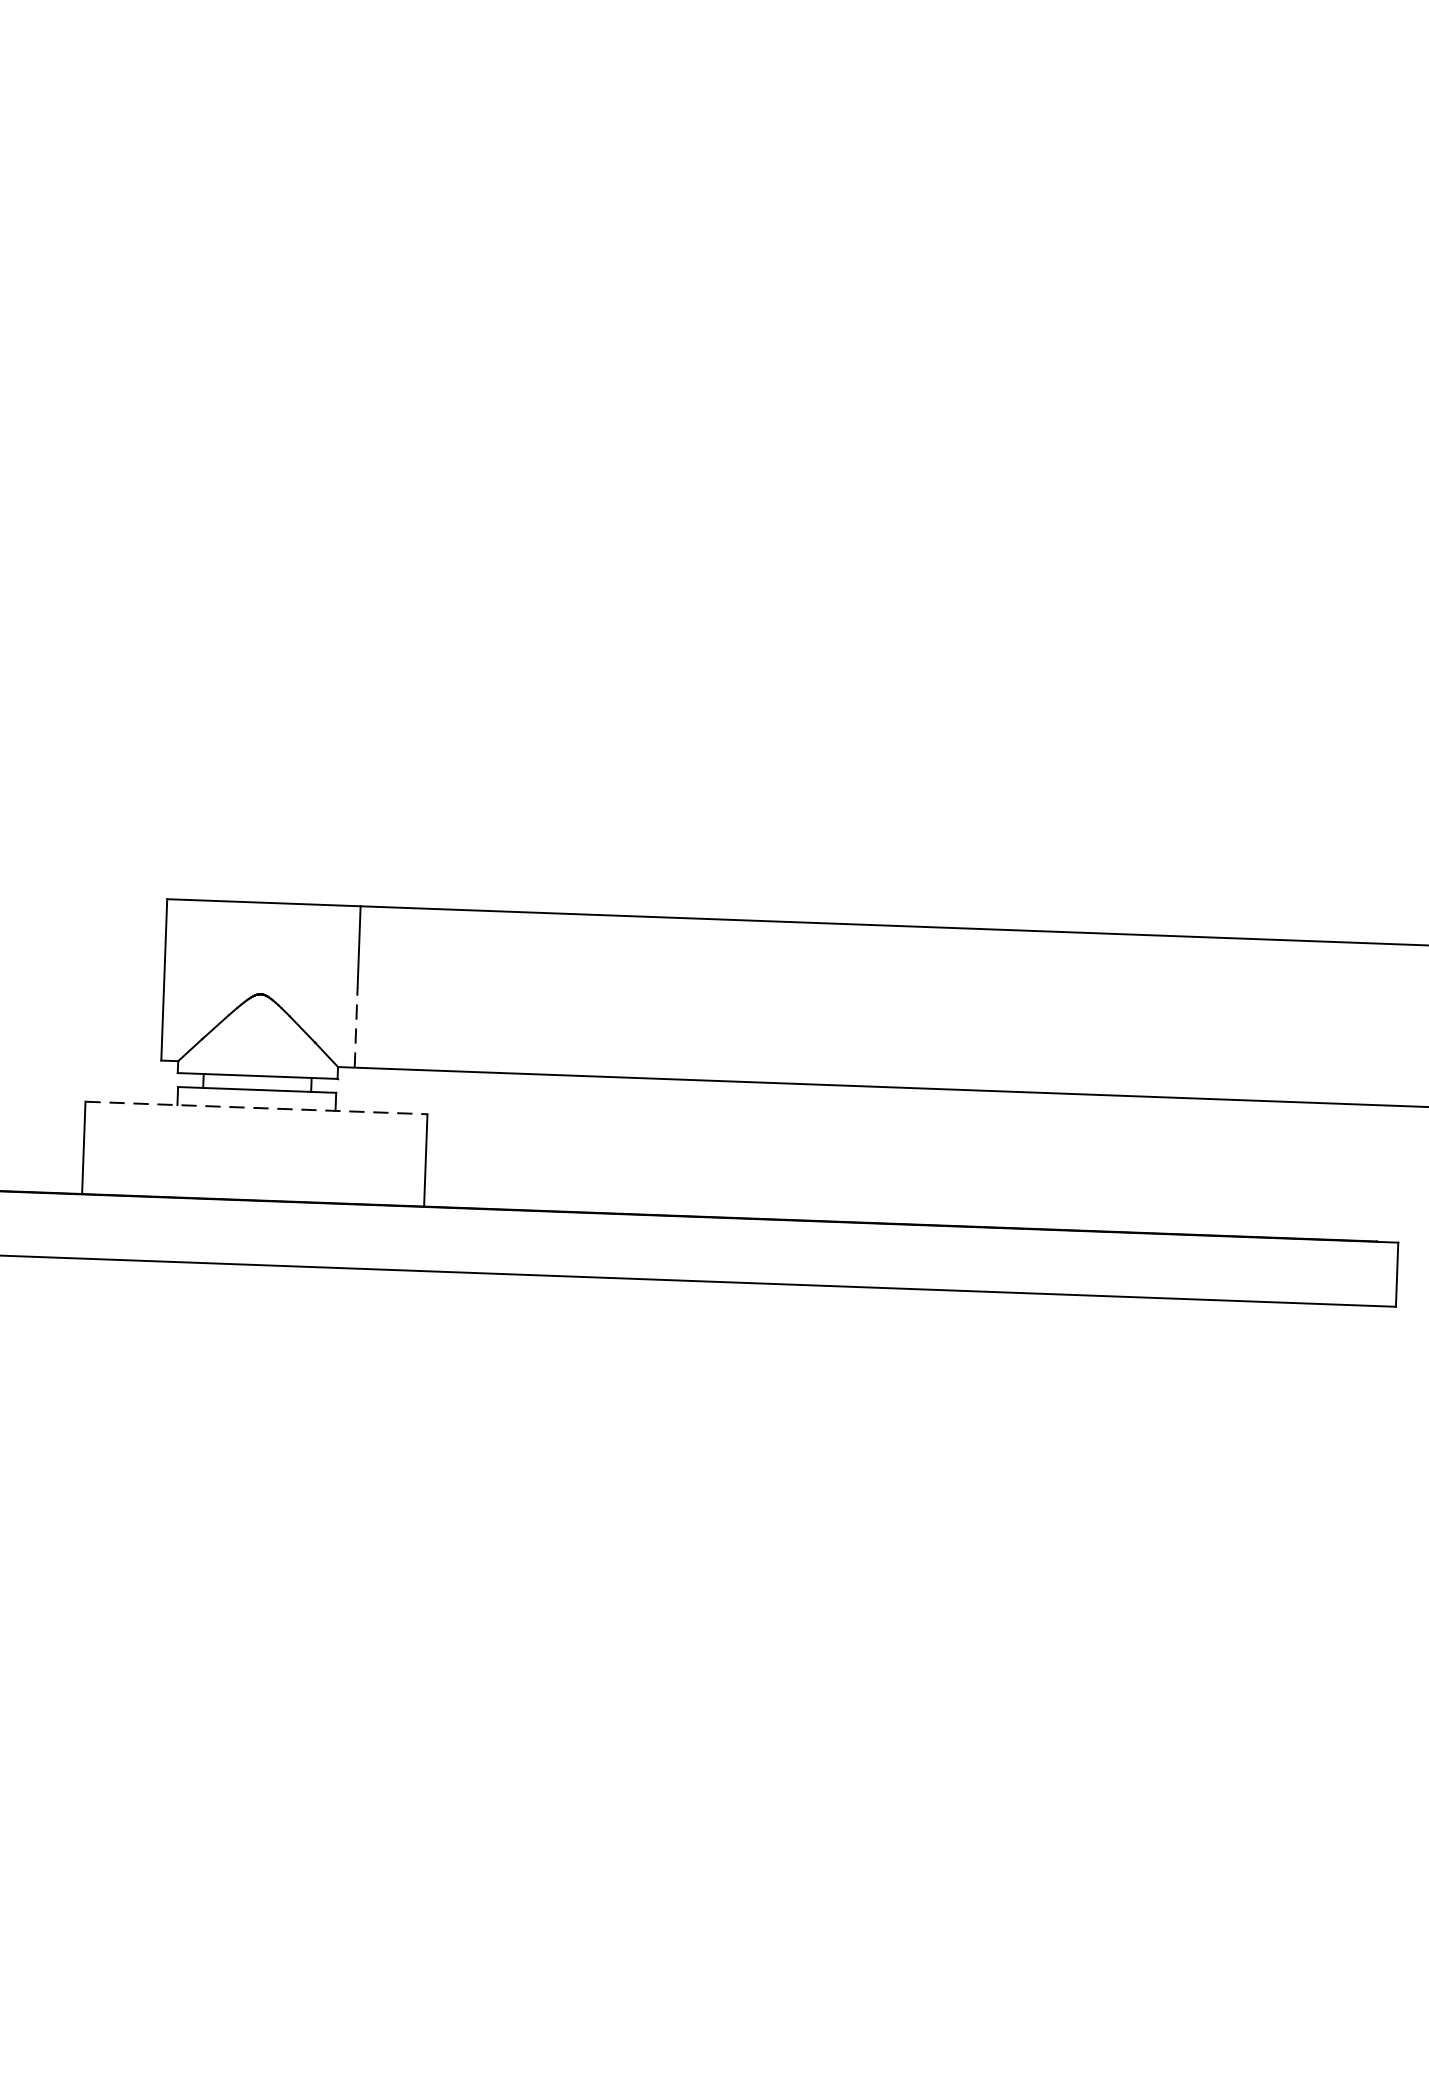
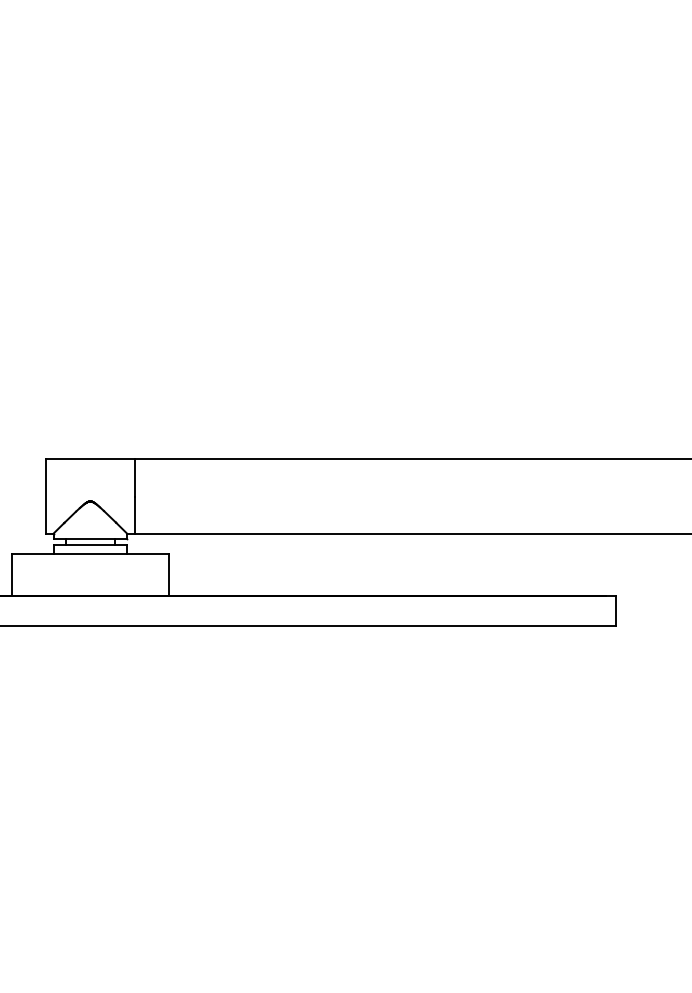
line: (355, 1026) -> (134, 514), dashed -> solid
line: (256, 1107) -> (90, 553), dashed -> solid

